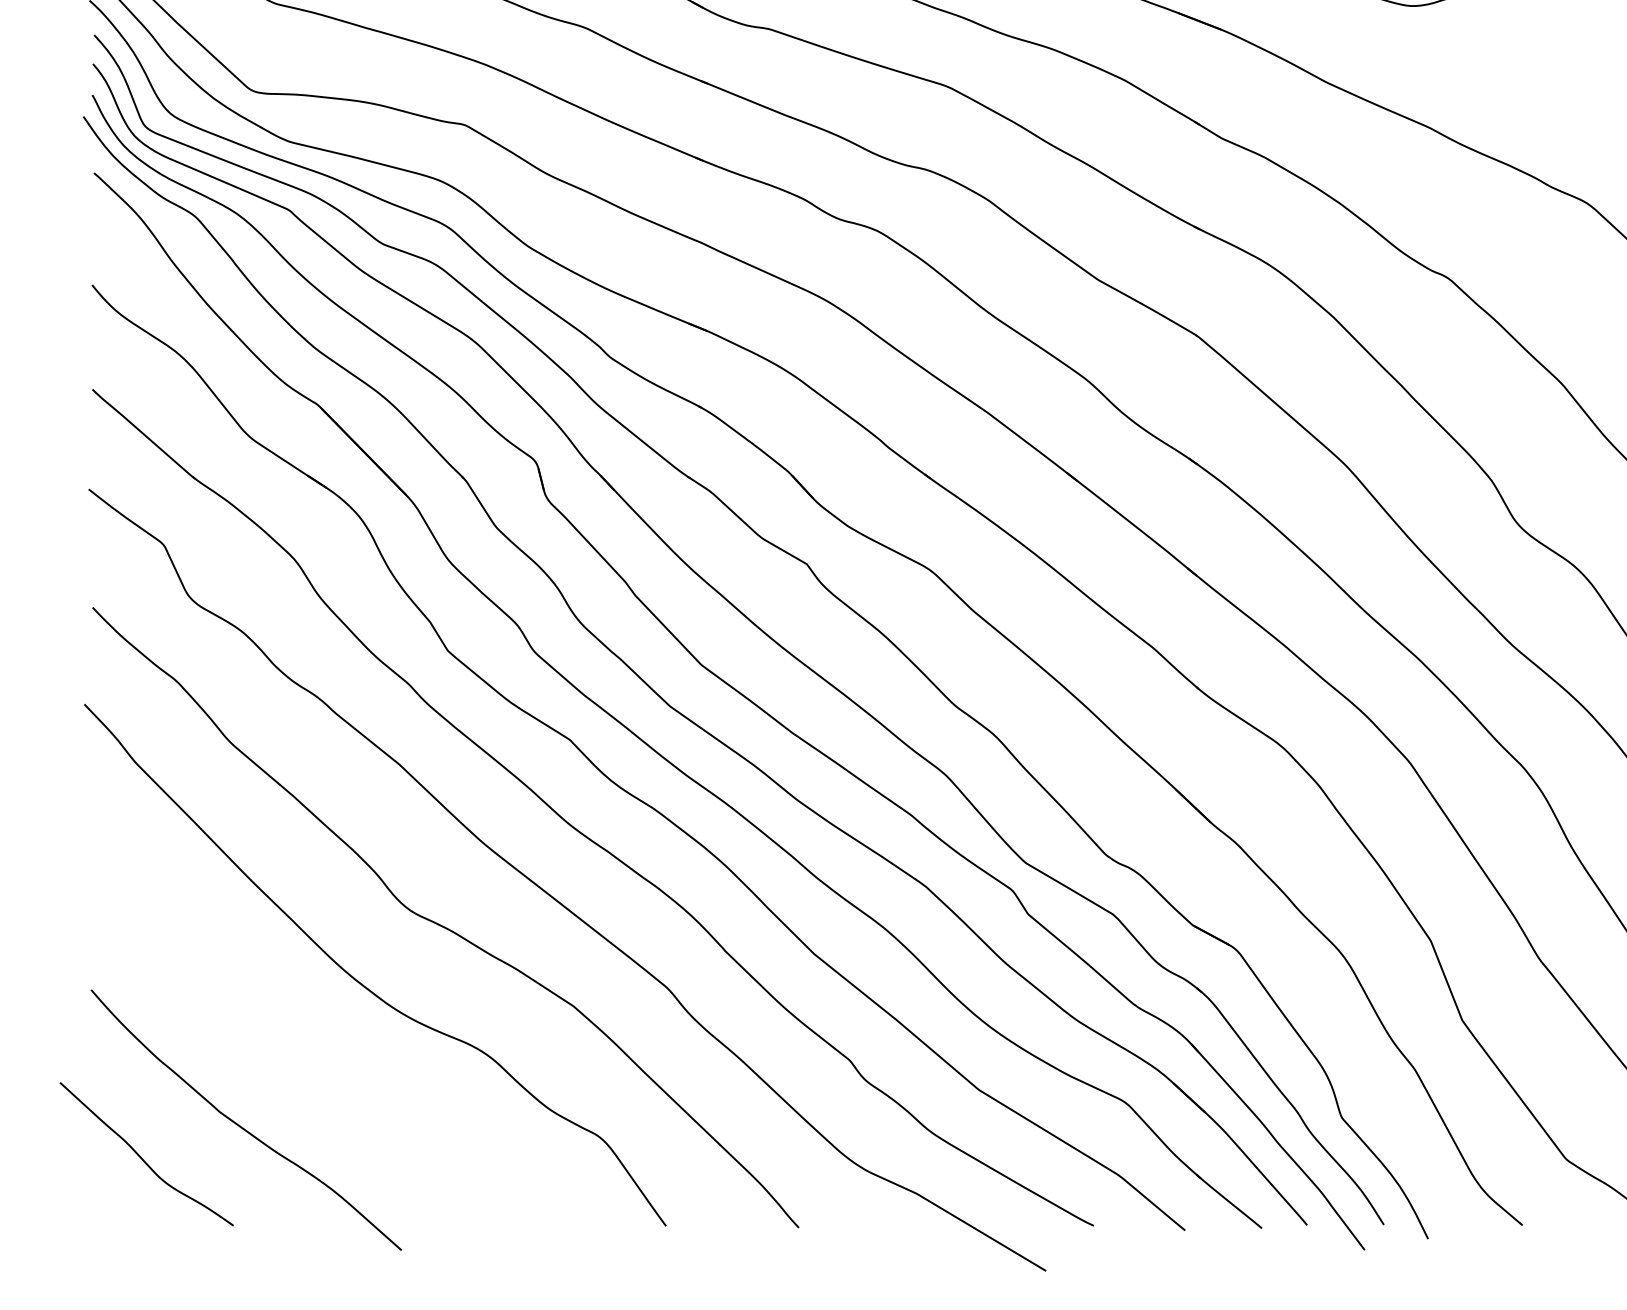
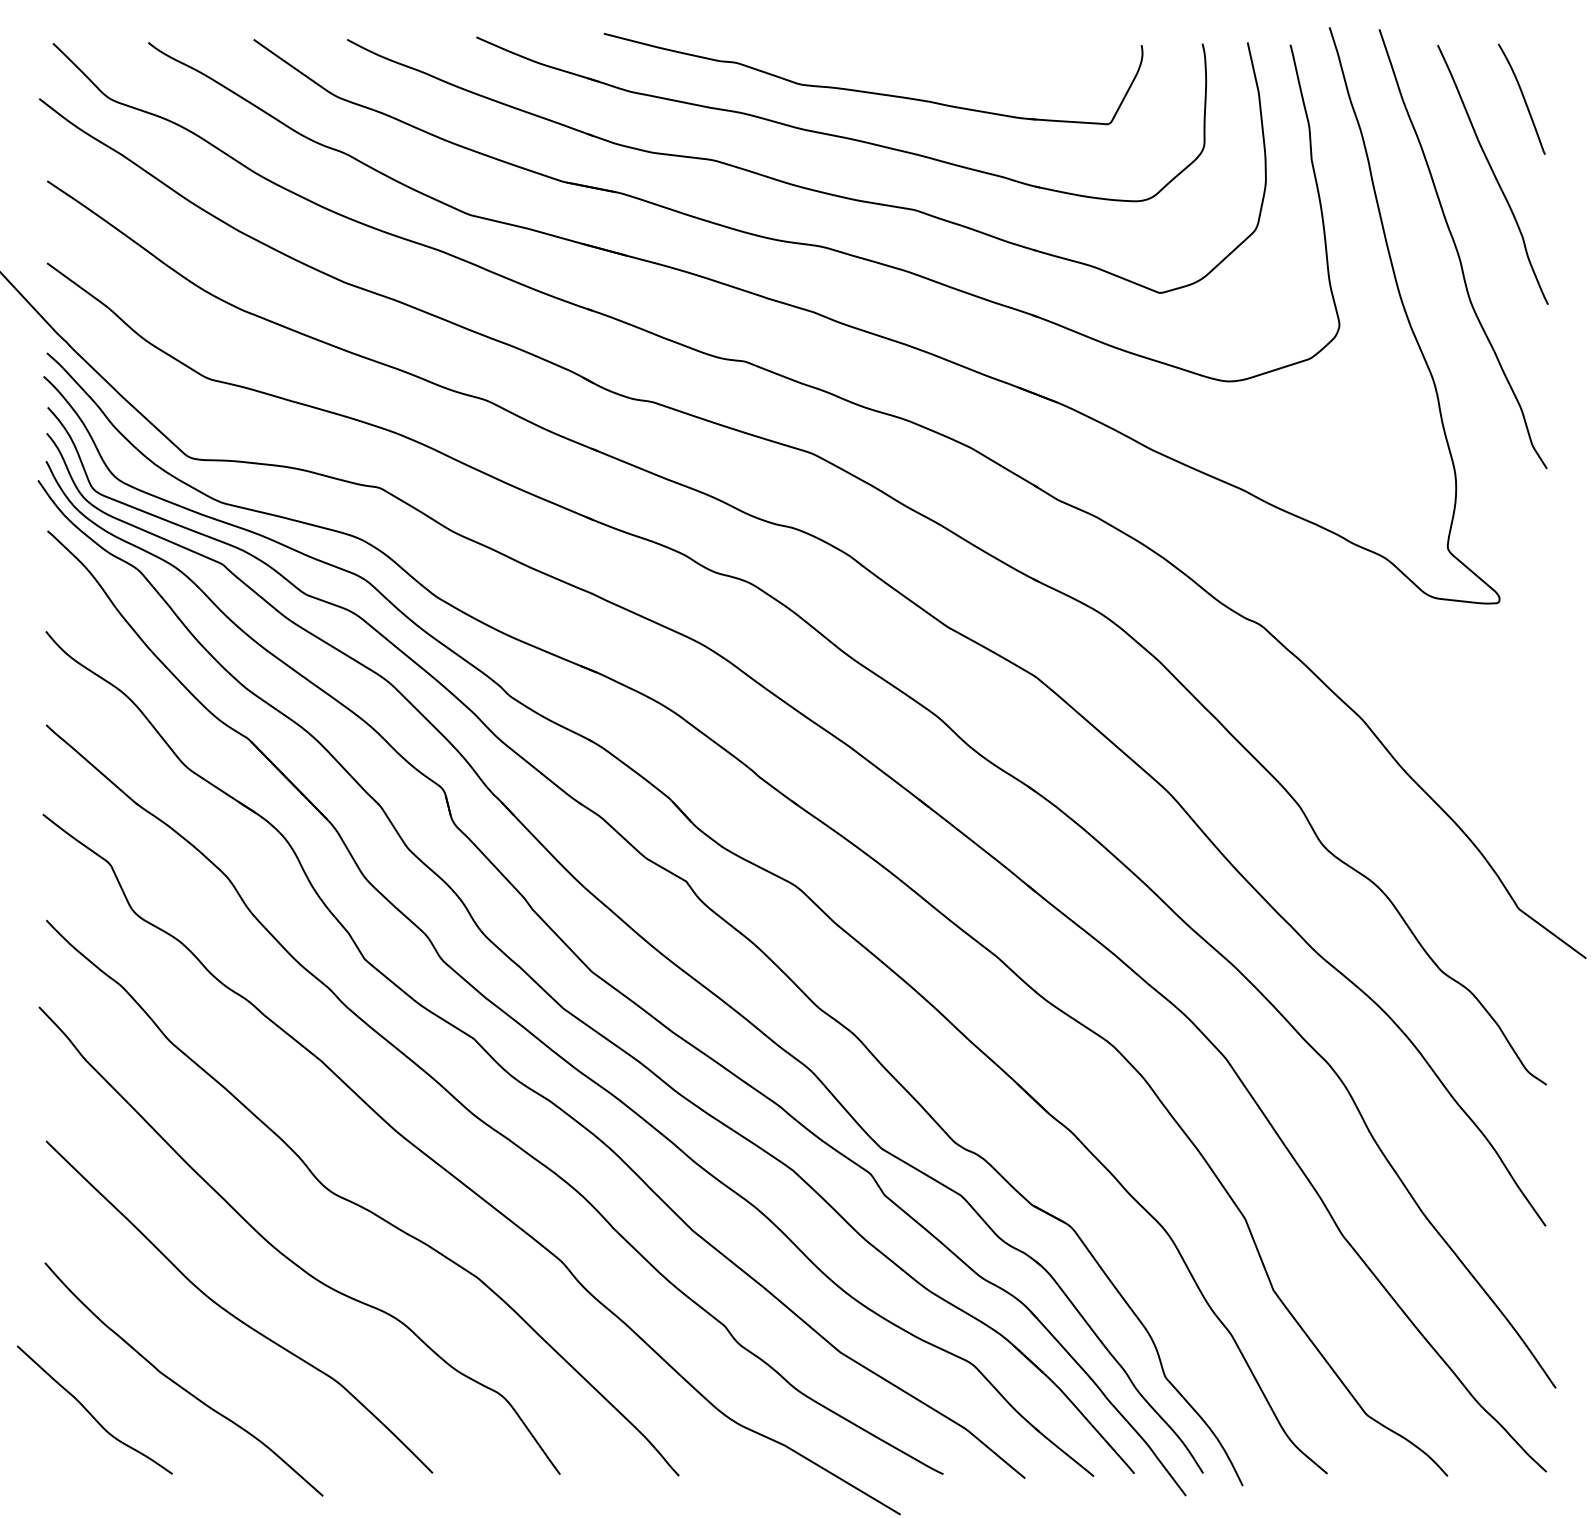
curve: (301, 1047) -> (233, 1314), added

